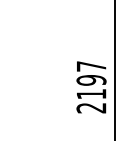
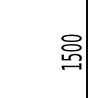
text: (91, 87) -> (71, 52), 2197 -> 1500

